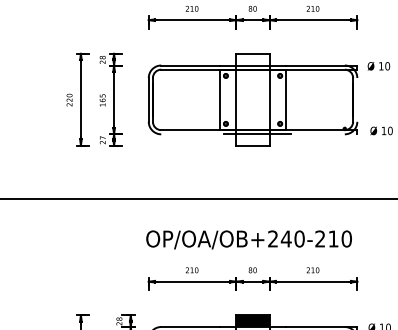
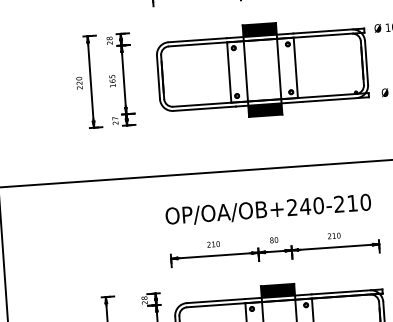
fill: (252, 59) -> (259, 29), added
line: (357, 99) -> (366, 62), added
line: (192, 134) -> (204, 108), added
line: (323, 134) -> (335, 99), added
fill: (252, 139) -> (264, 109), added

